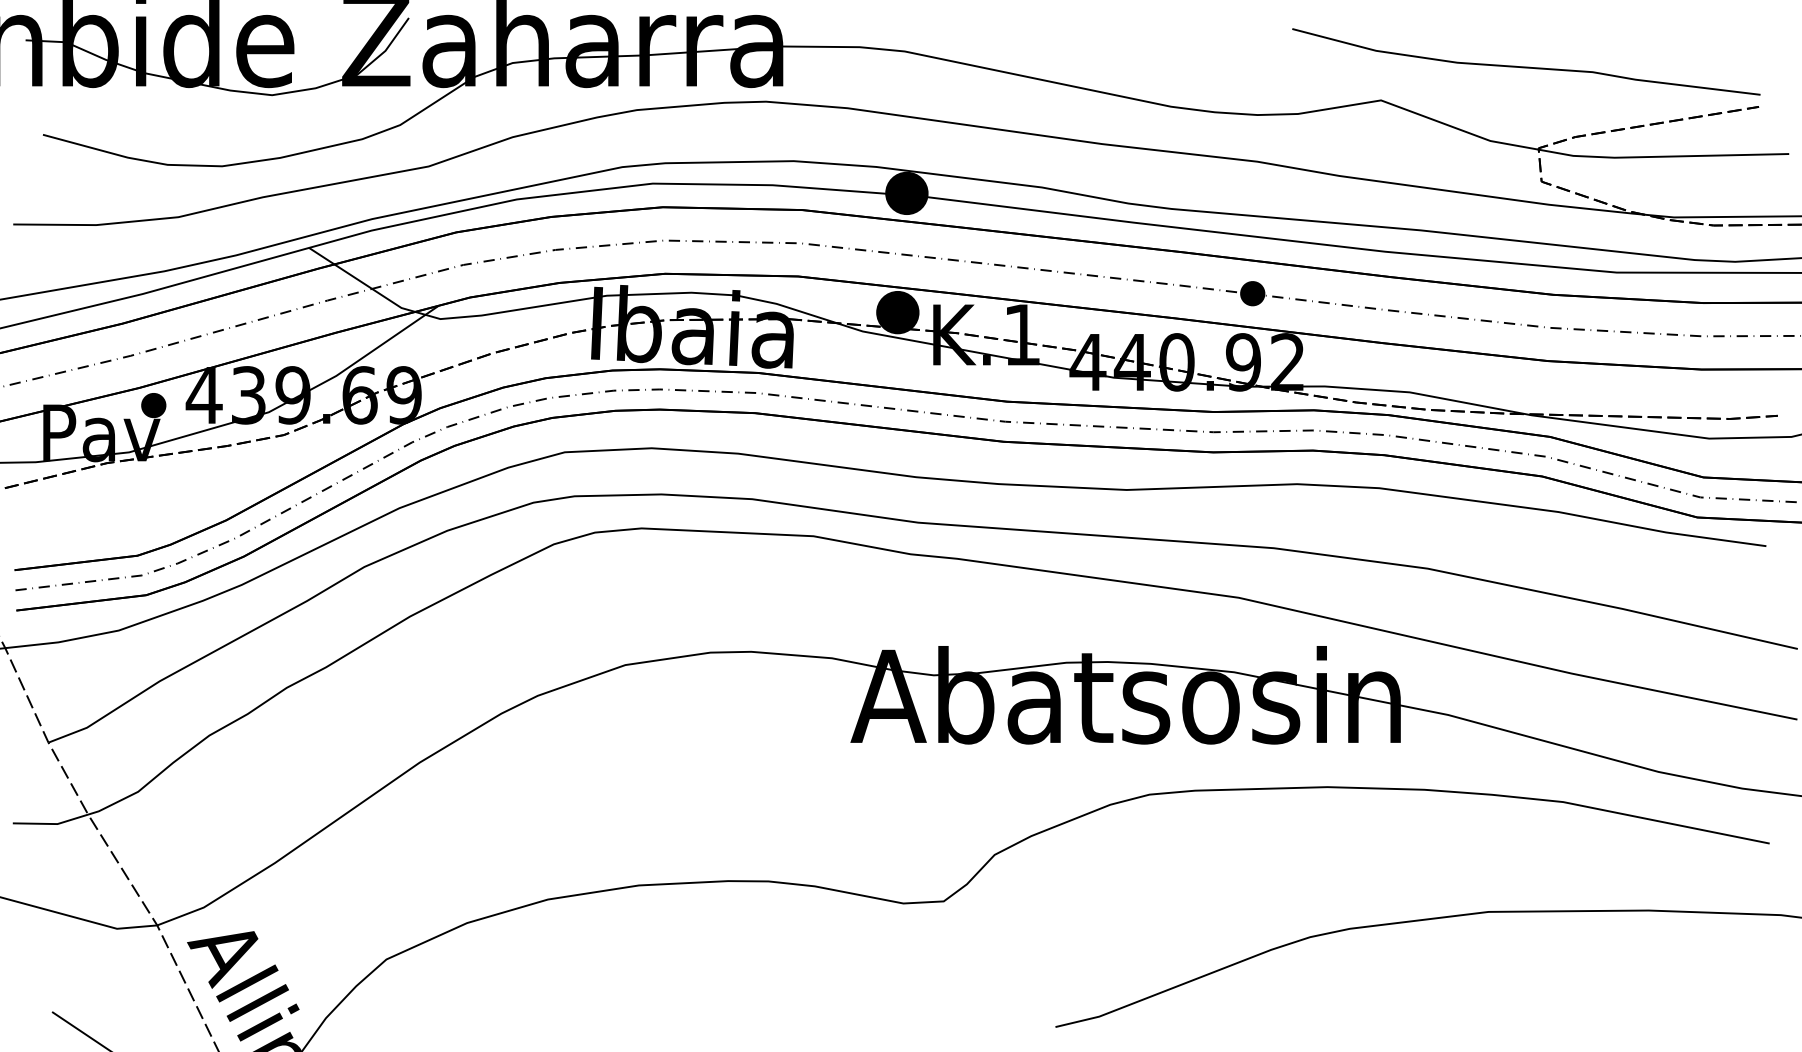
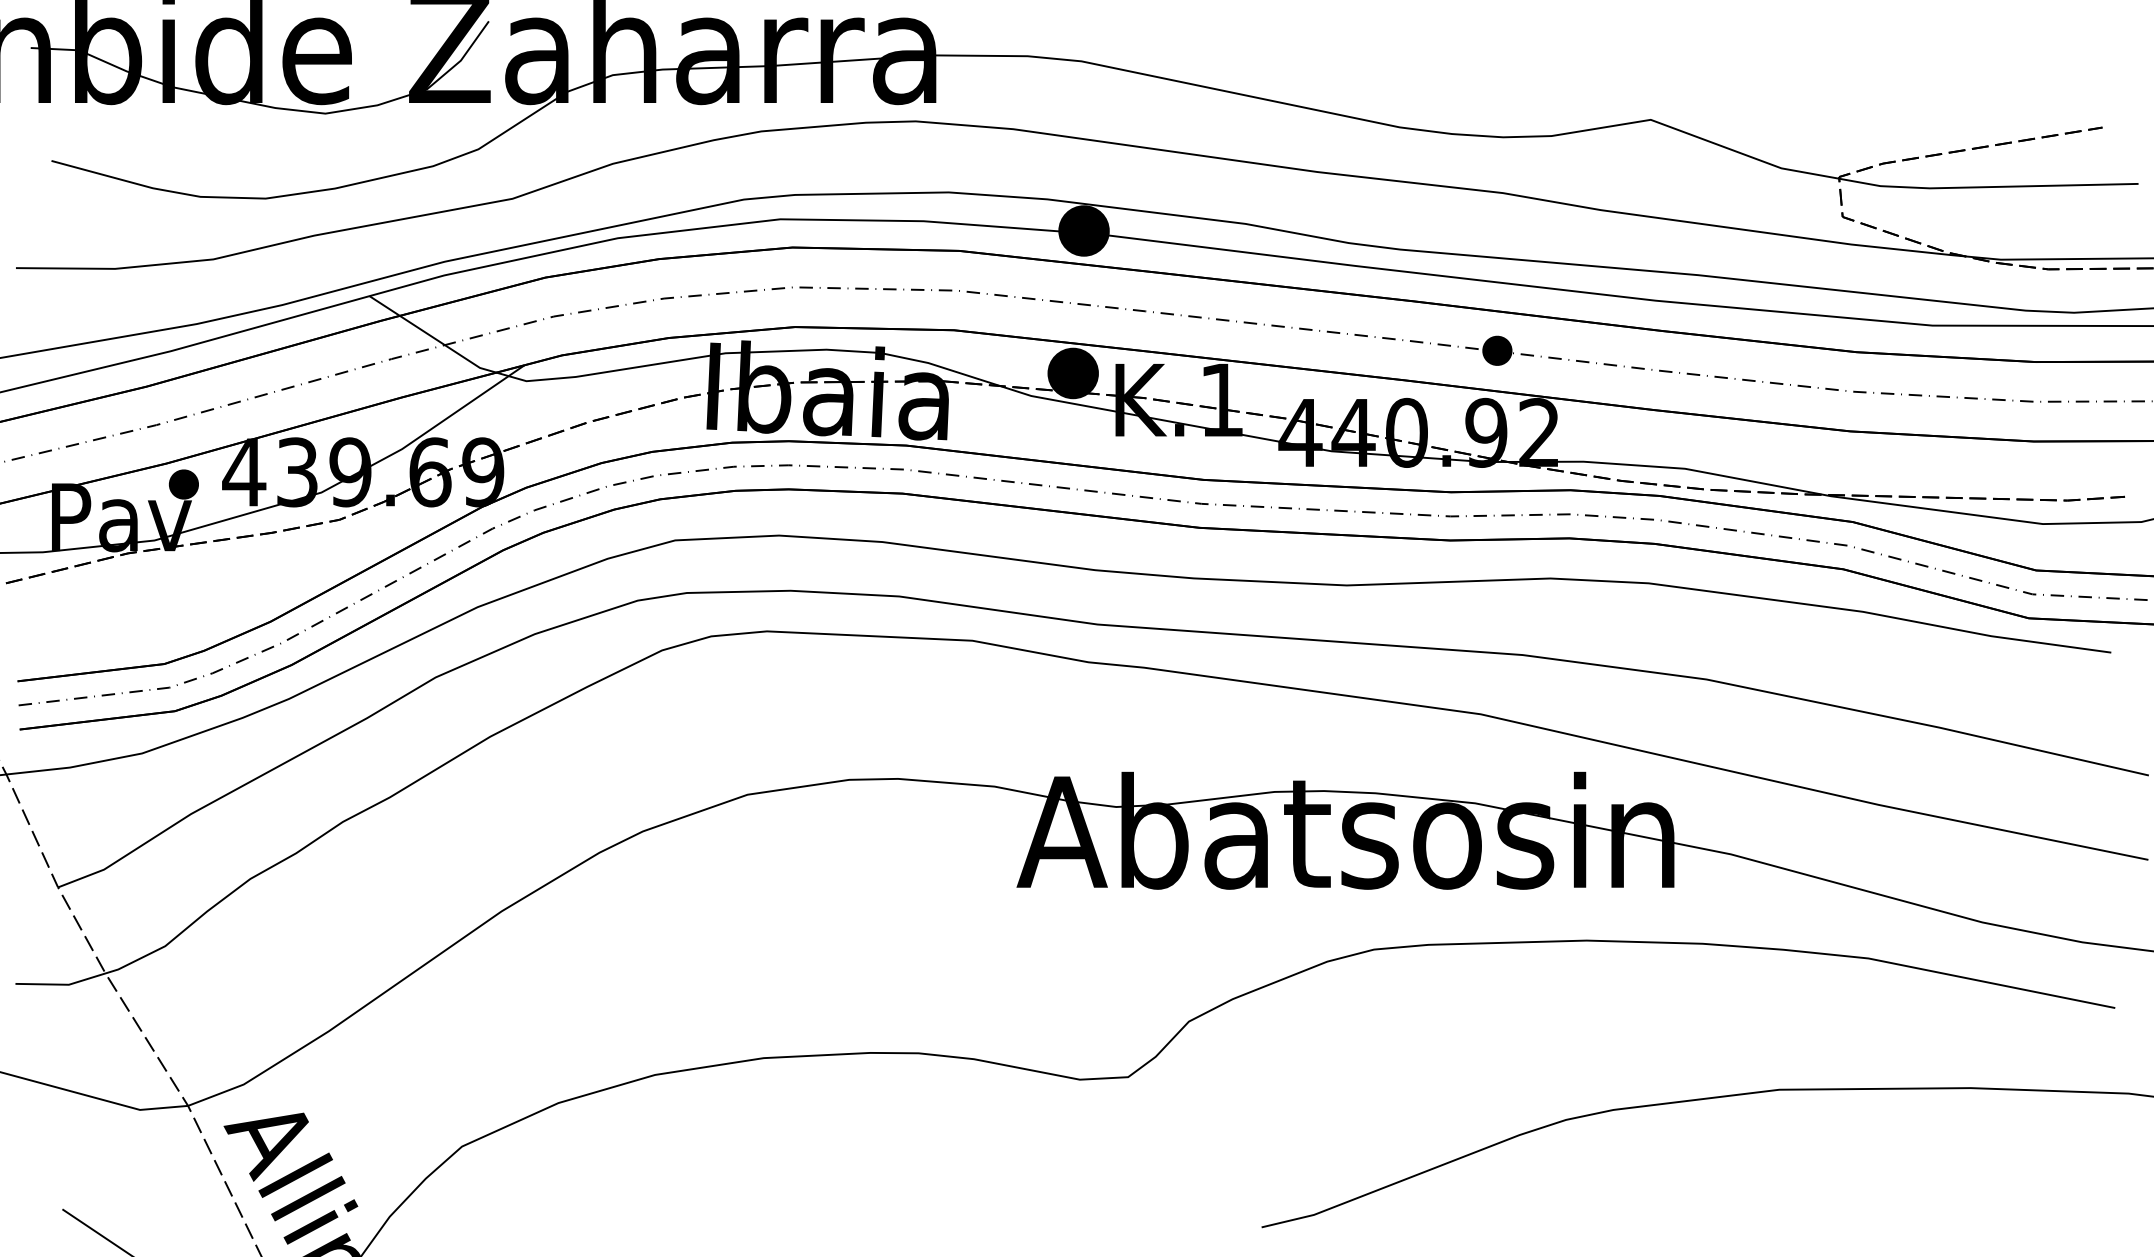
curve: (1526, 66) -> (1824, 79), removed

